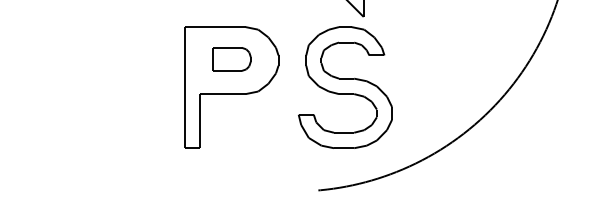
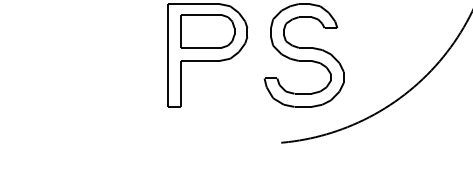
part: (231, 59) -> (207, 31), size x1.67

